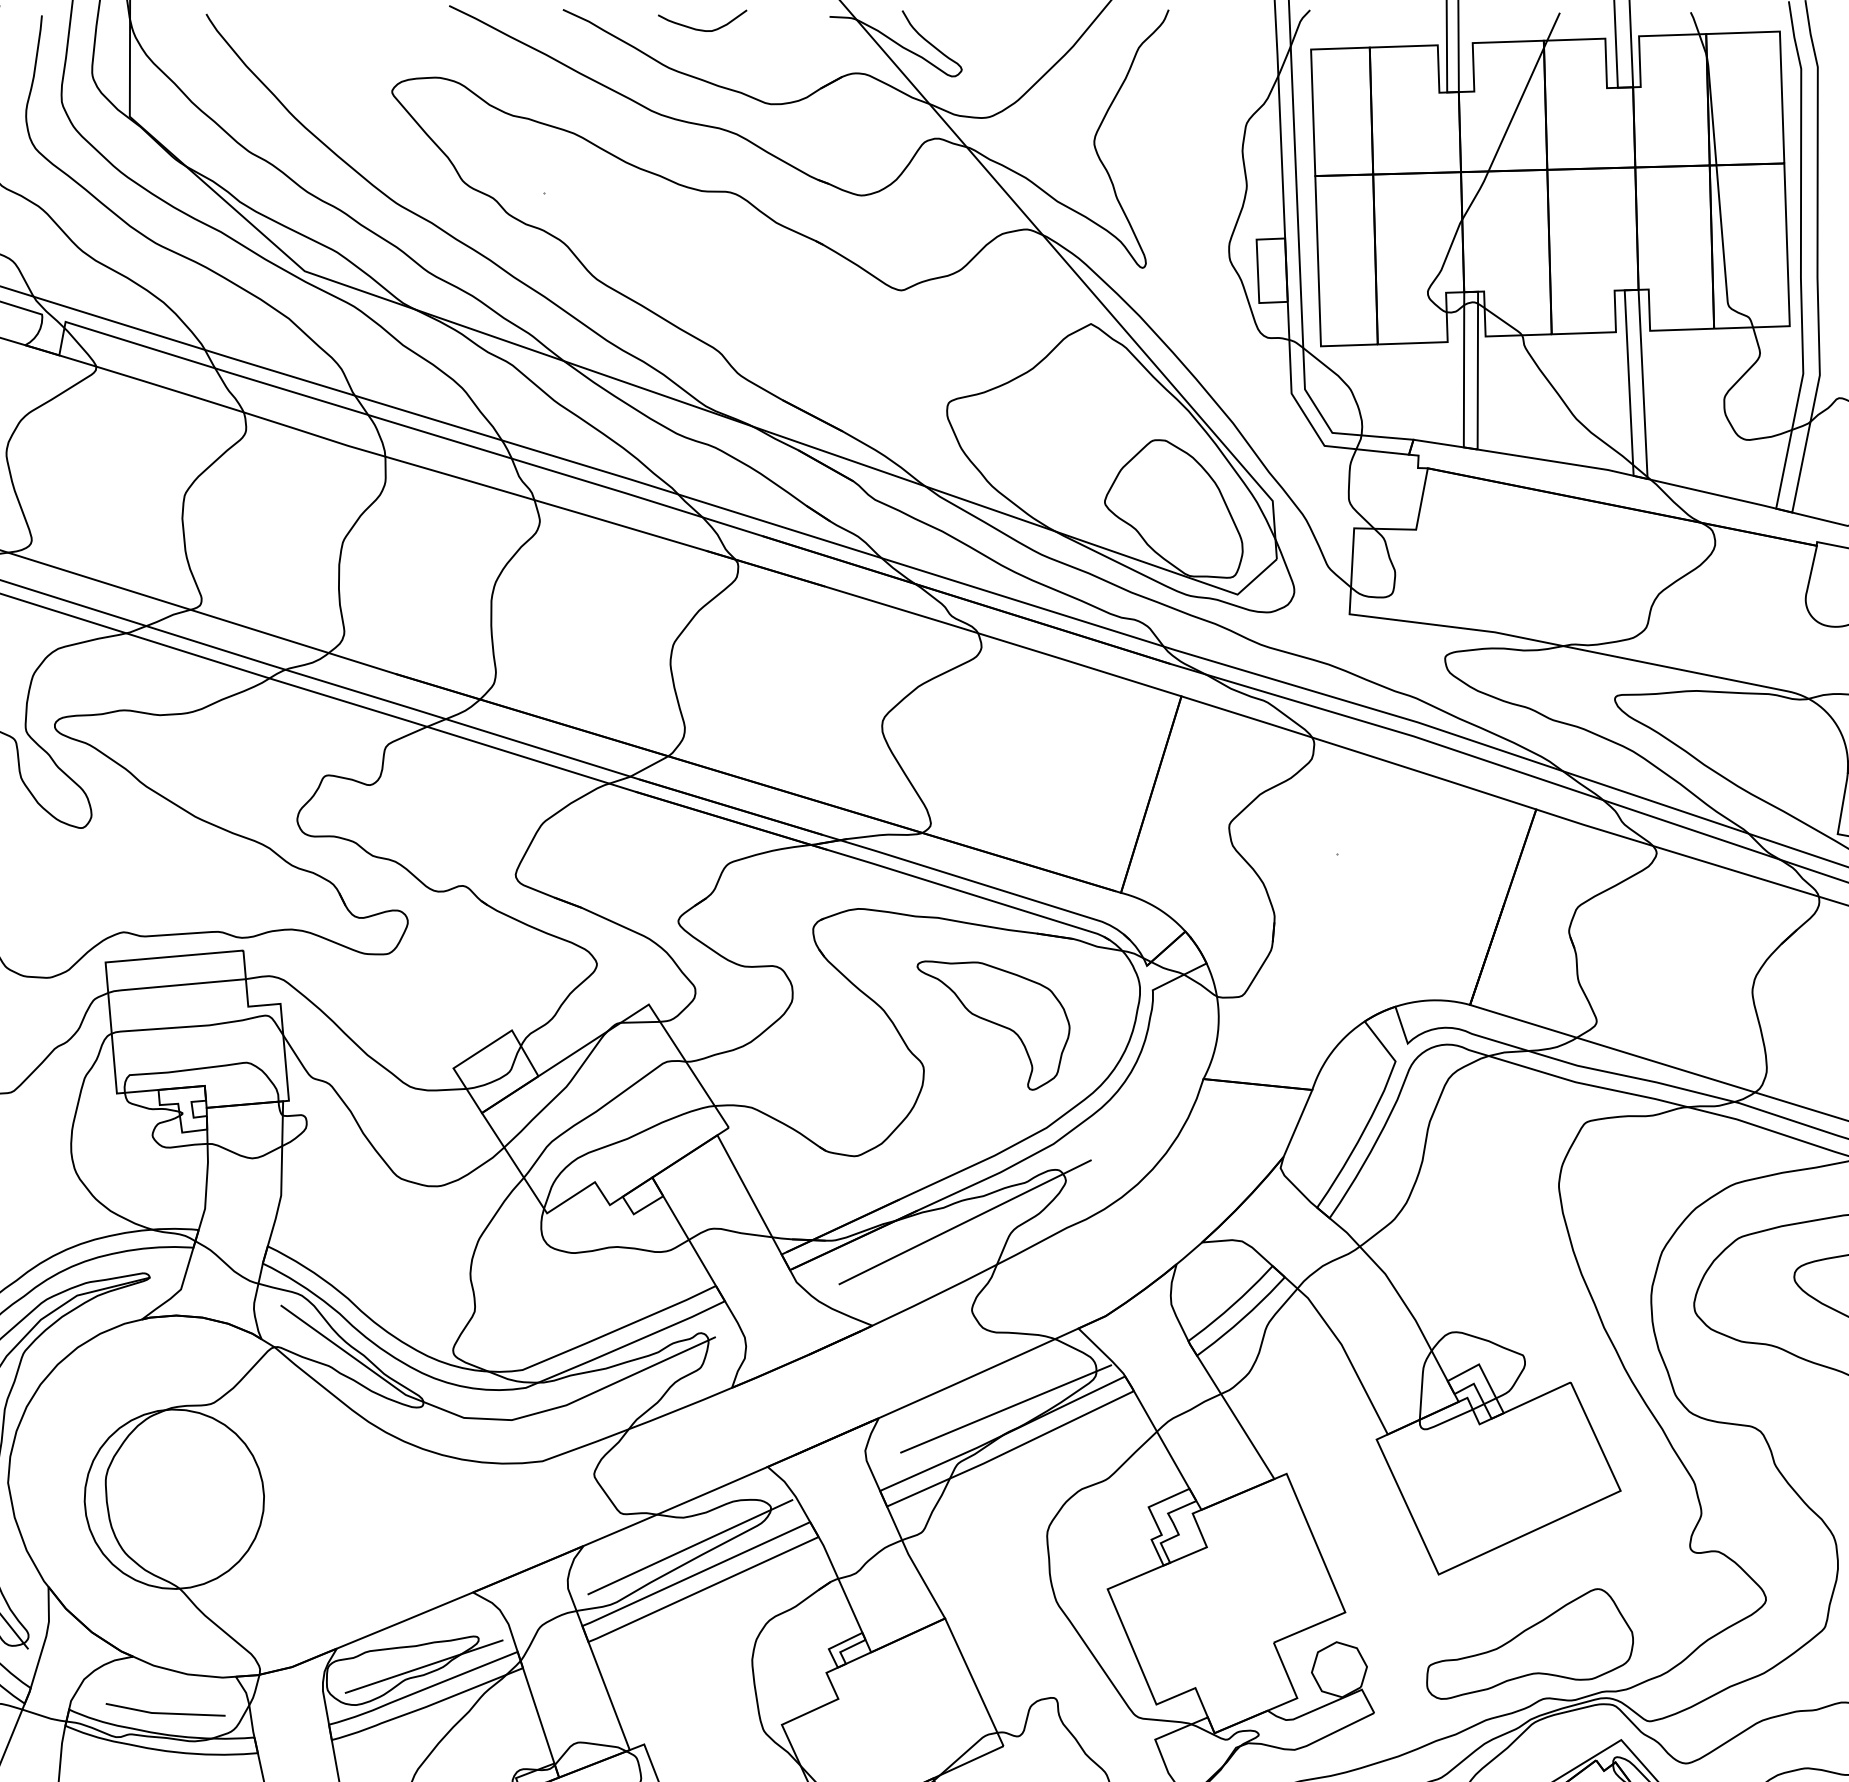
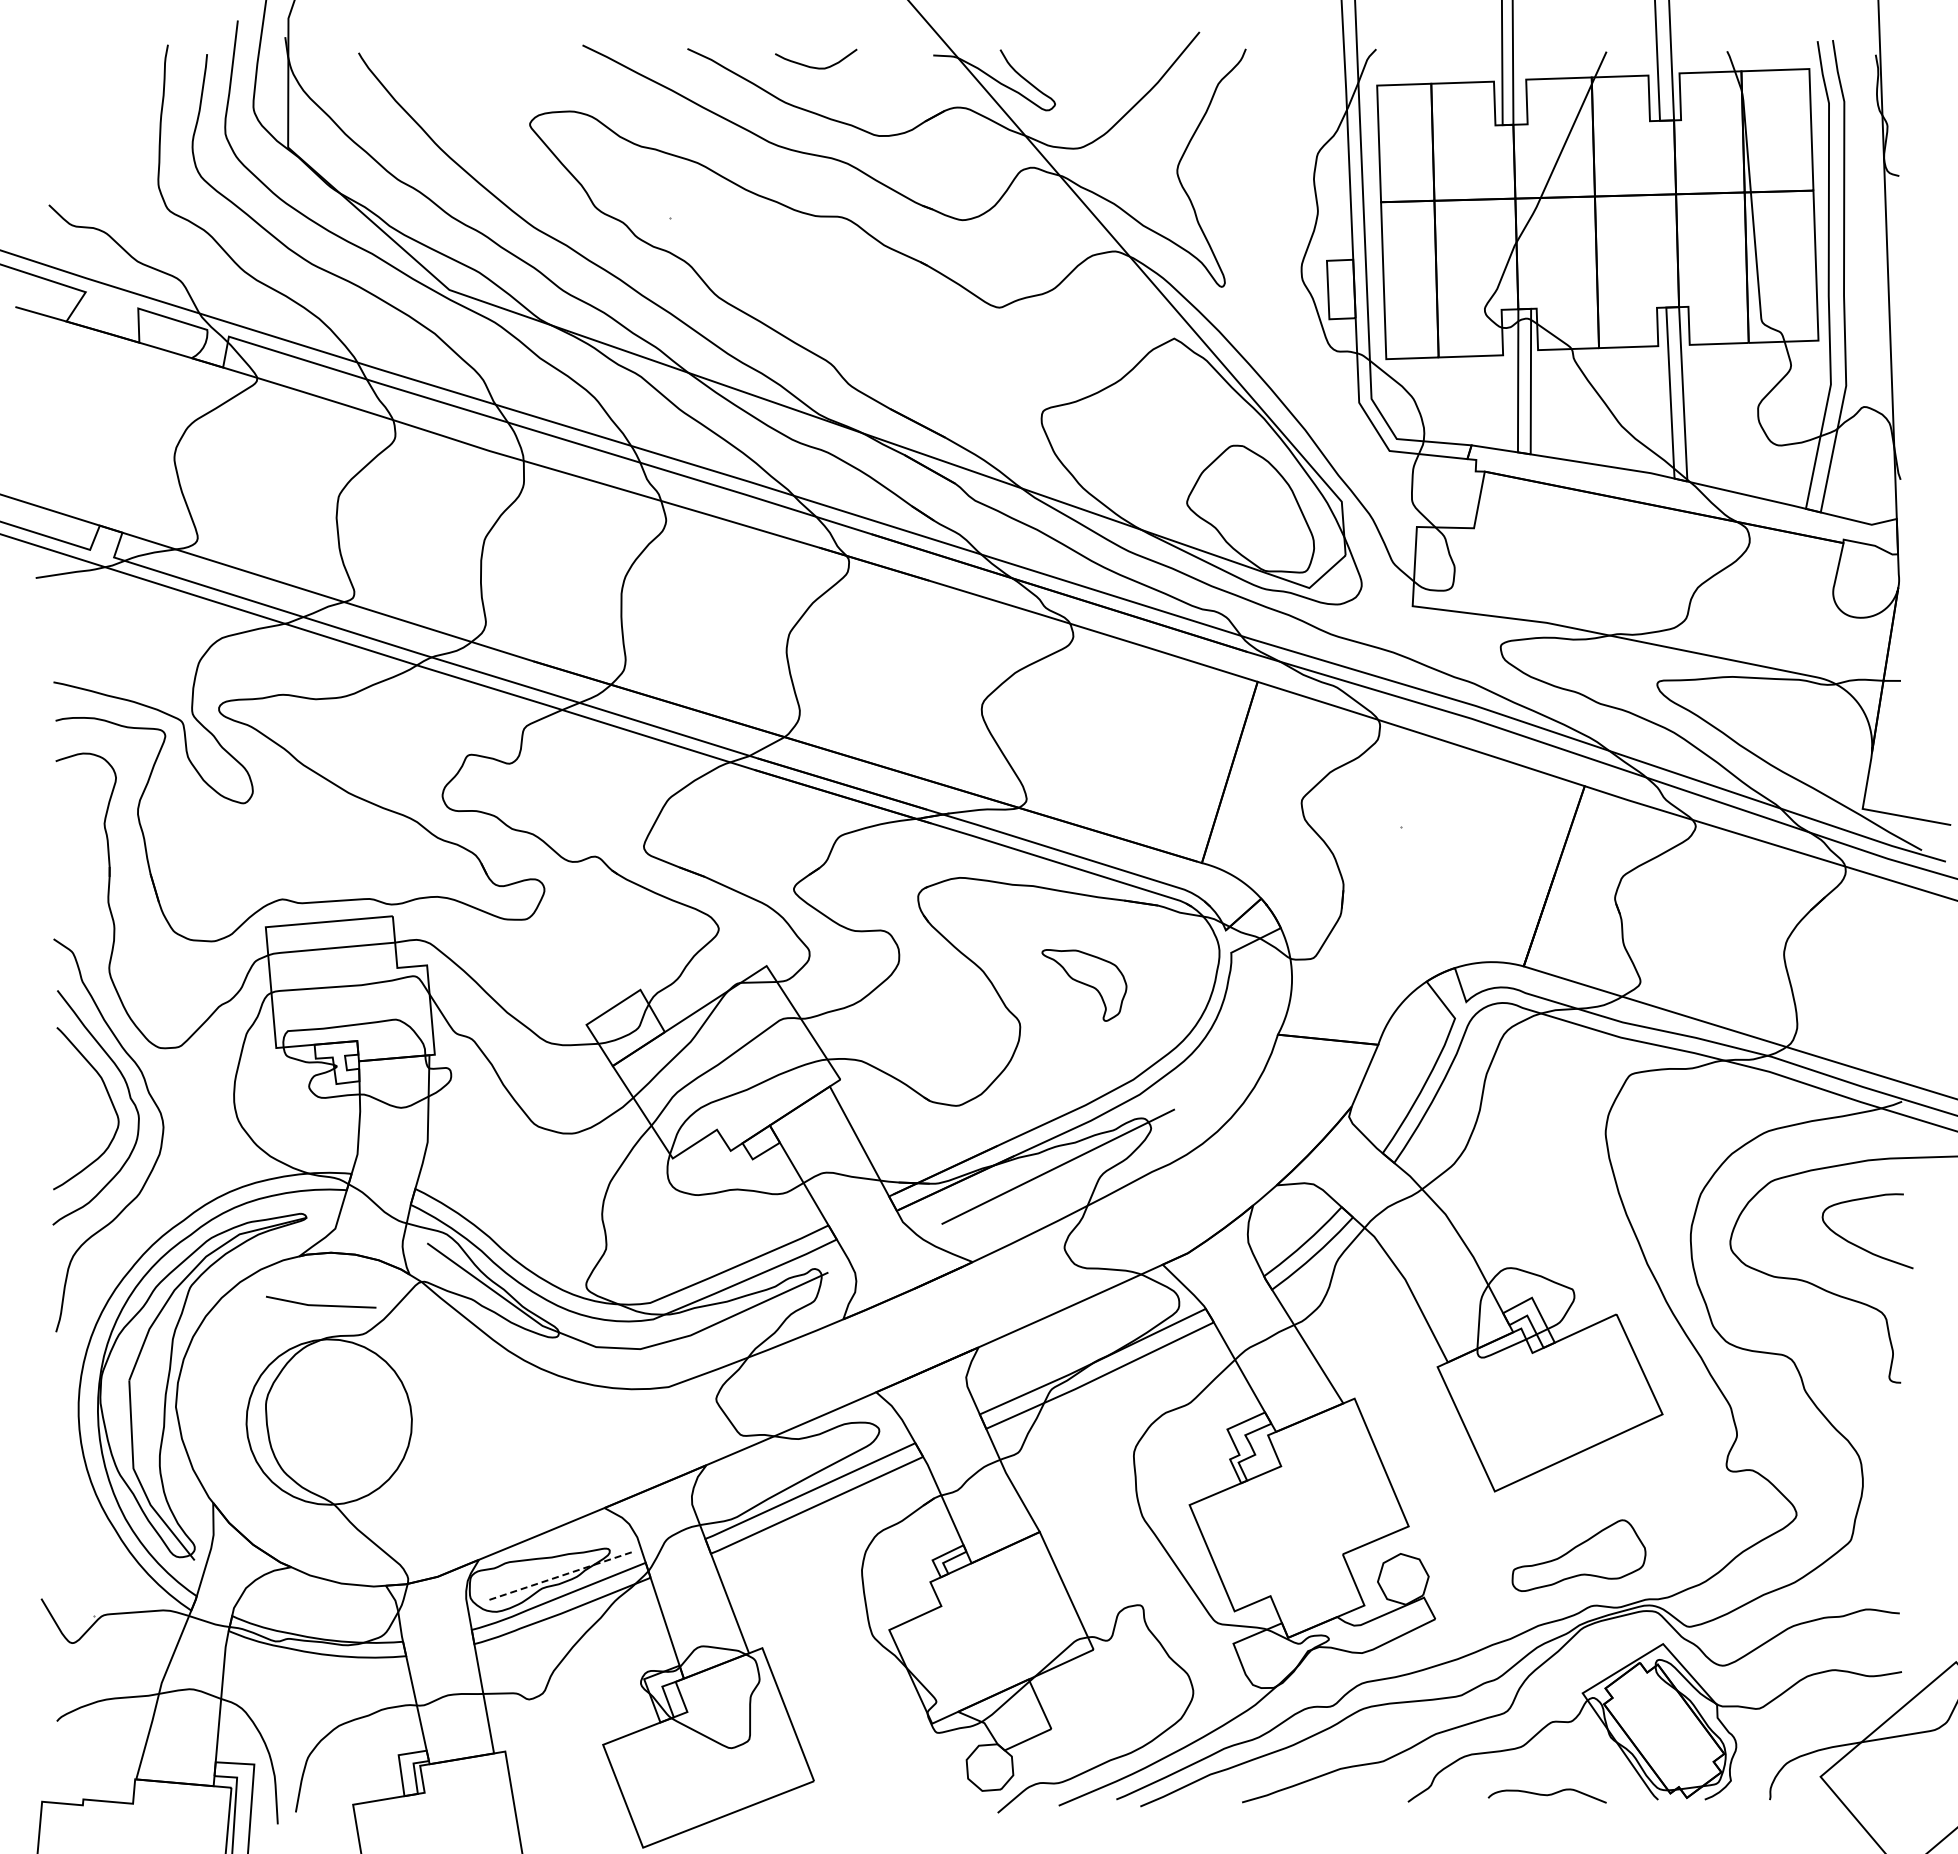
part: (993, 1025) -> (1084, 985), size x0.6
line: (1005, 1408) -> (1095, 1338), removed
line: (689, 1546) -> (804, 1465), removed
part: (1529, 1643) -> (1578, 1555), size x0.7
line: (424, 1666) -> (559, 1576), solid -> dashed
line: (166, 1712) -> (321, 1304), moved

